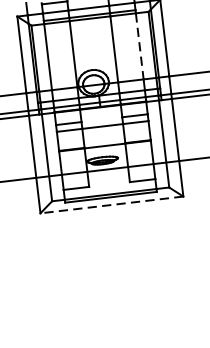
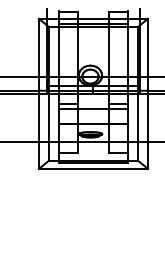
line: (139, 46) -> (128, 52), dashed -> solid
line: (110, 204) -> (92, 168), dashed -> solid

